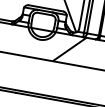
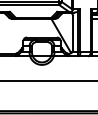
hatch: (68, 49) -> (67, 68), removed

